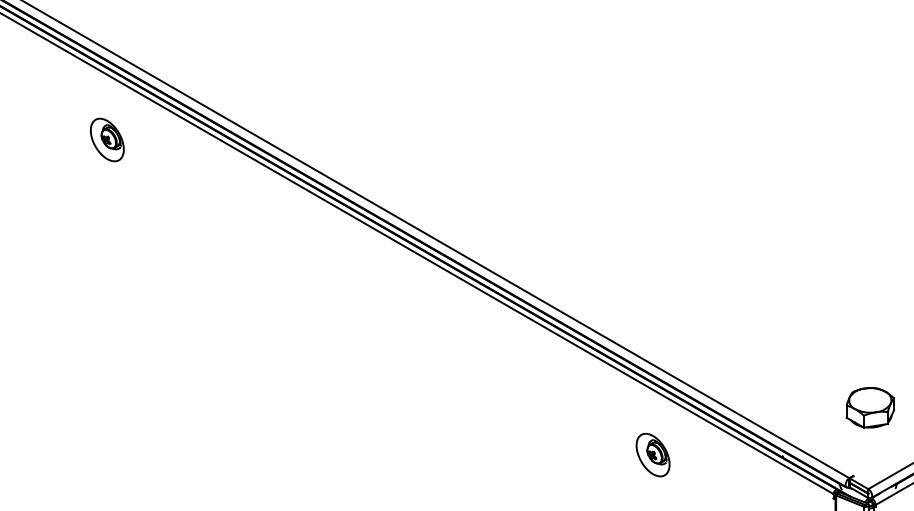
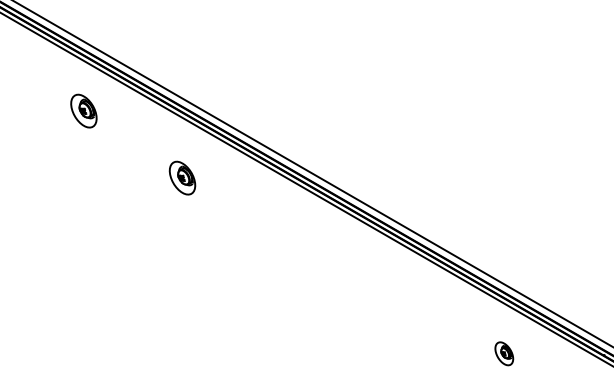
part: (234, 226) -> (181, 177), added
part: (652, 454) -> (503, 353), size x0.7

